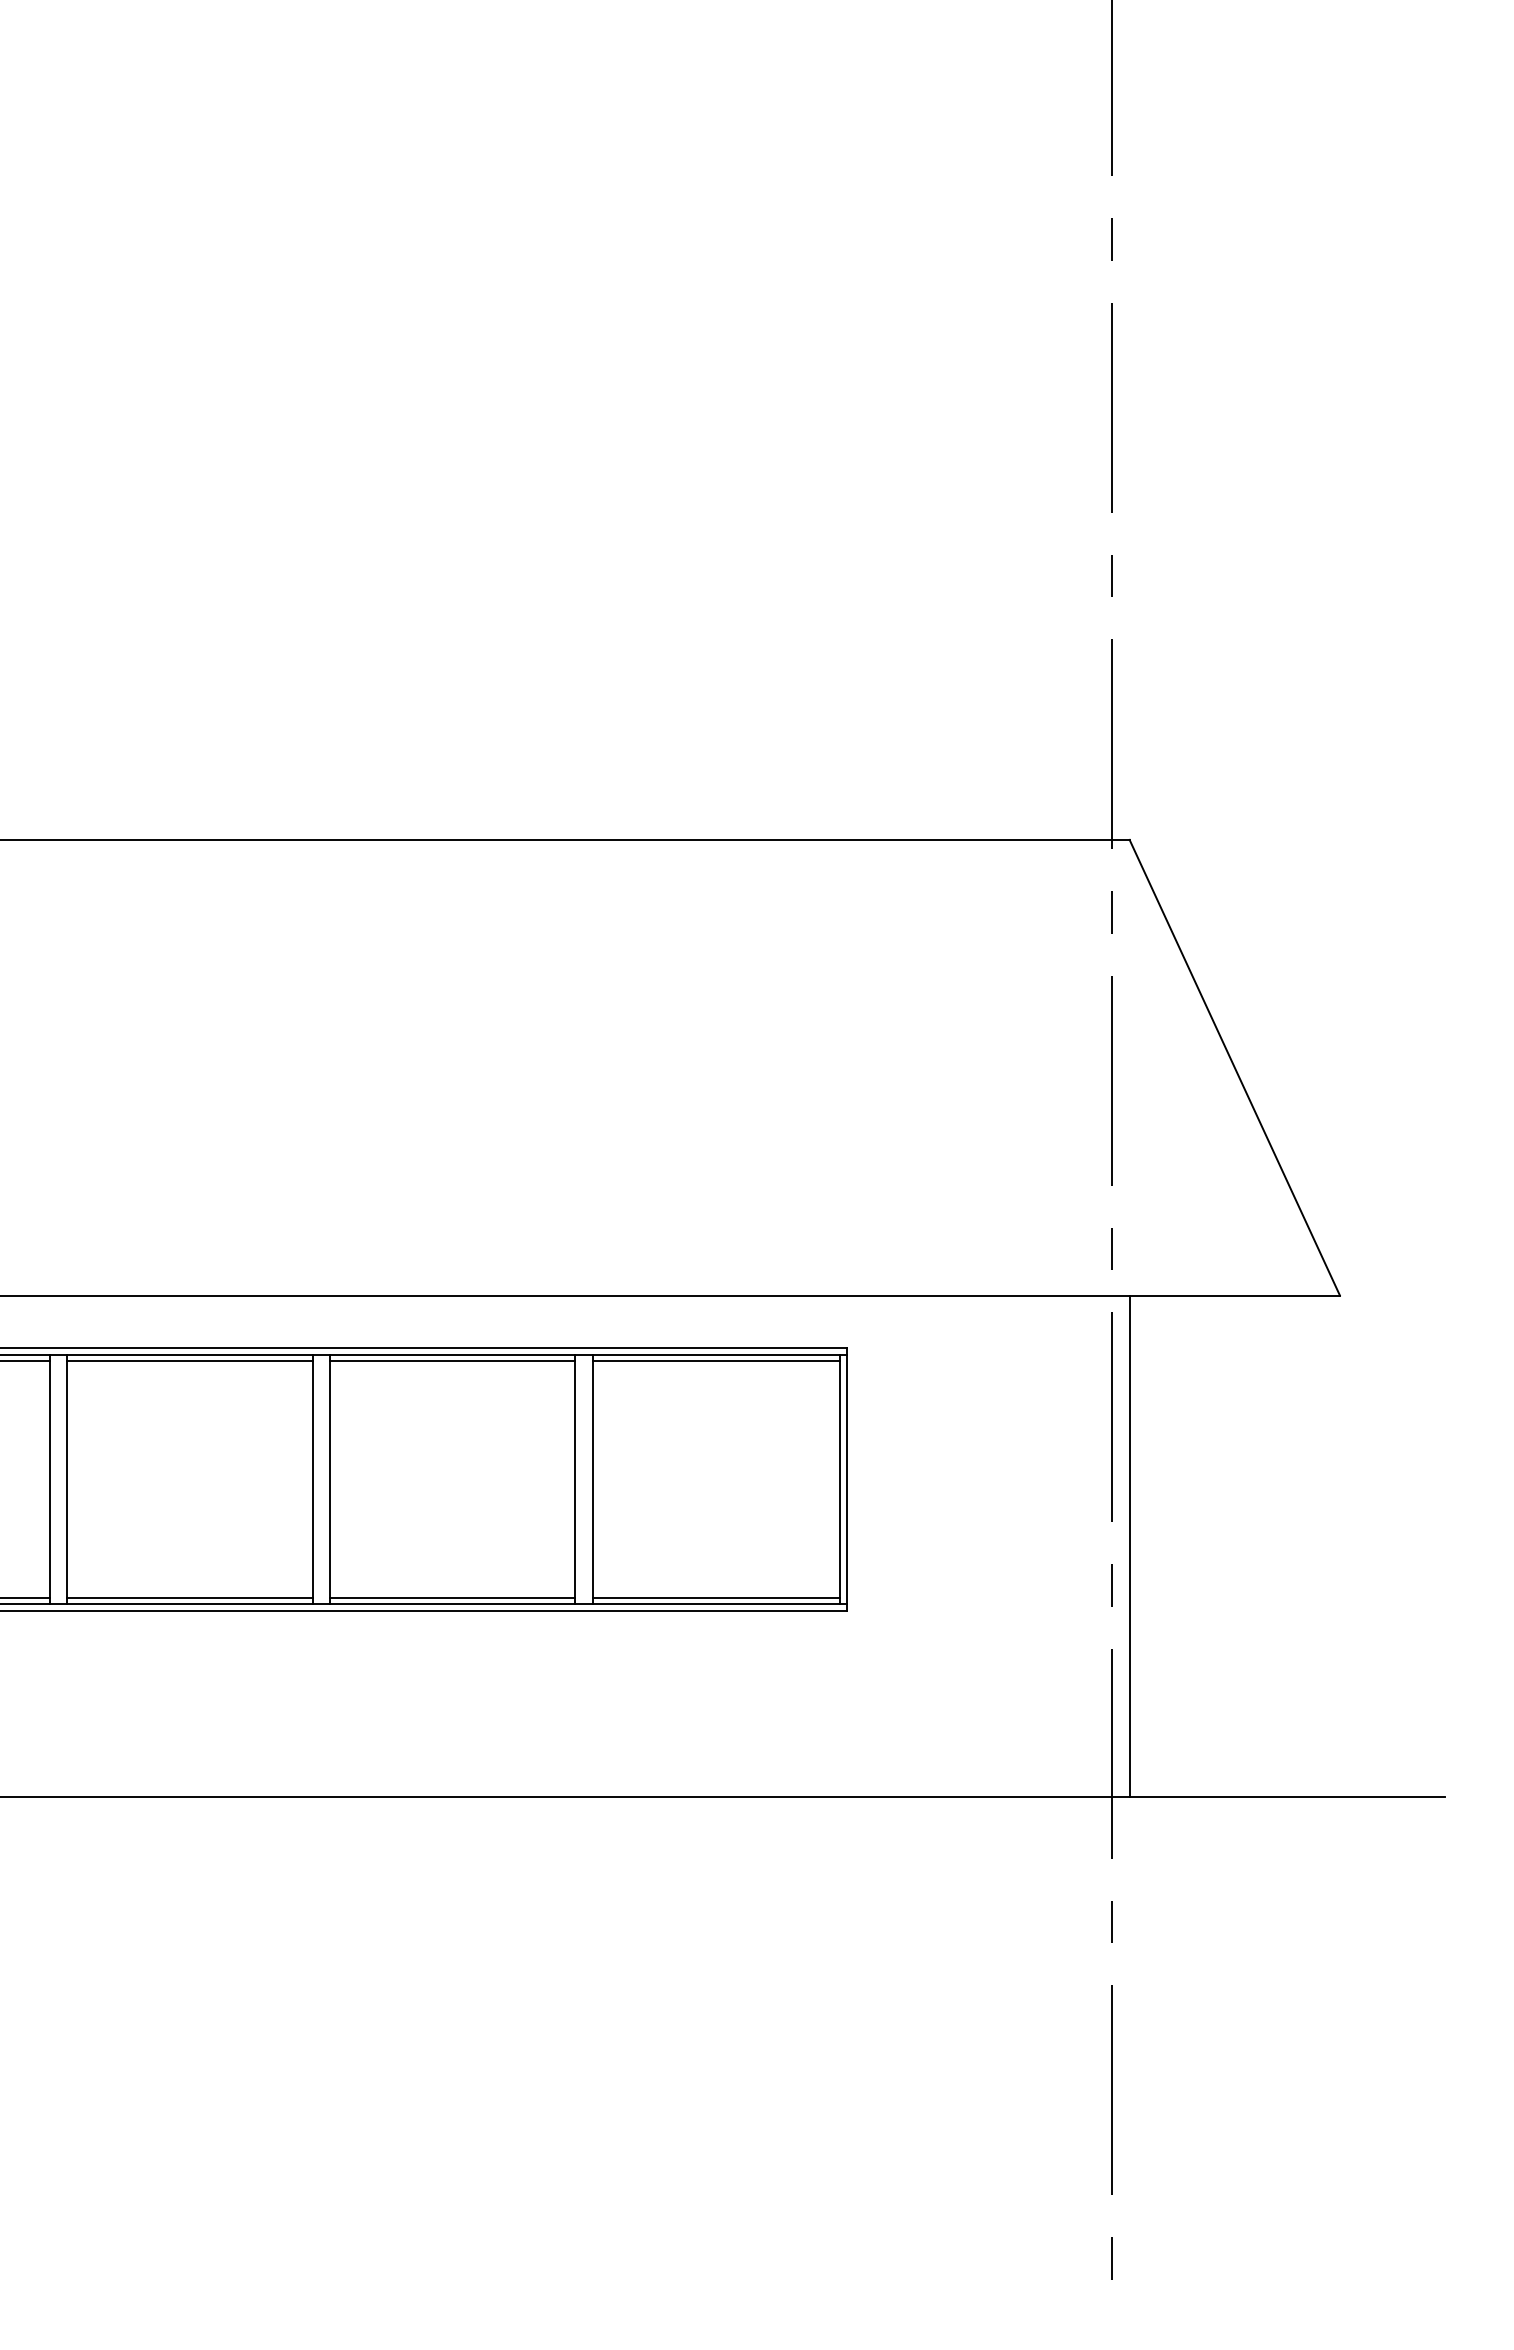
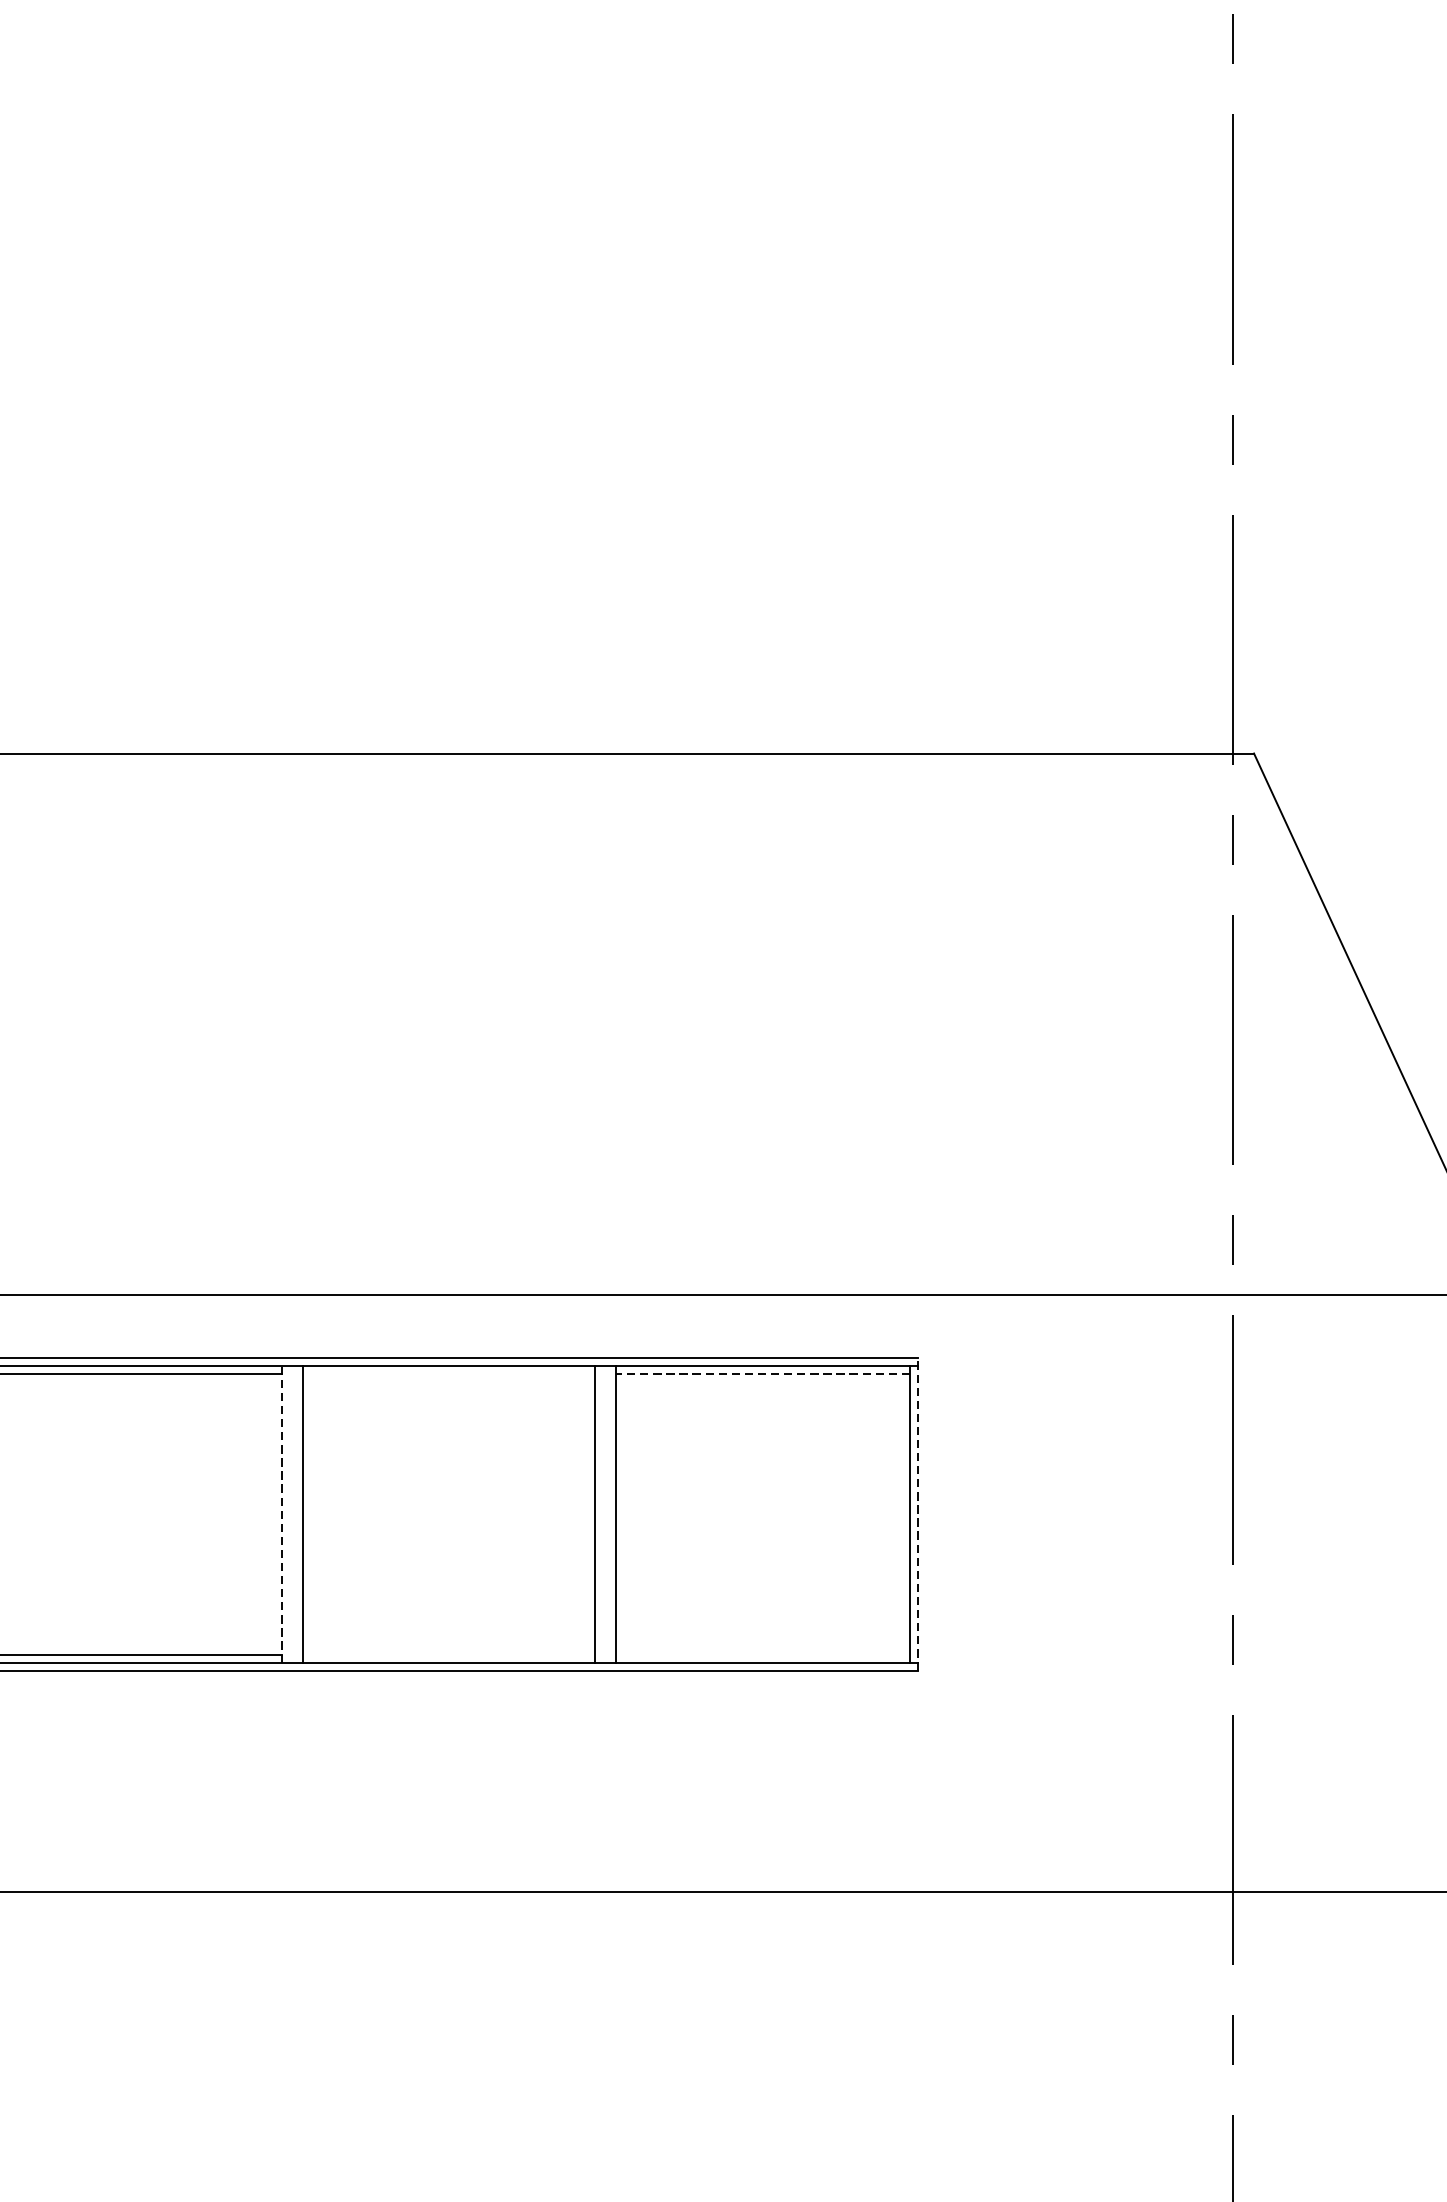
line: (452, 1361) -> (448, 1373), removed
line: (716, 1361) -> (762, 1373), solid -> dashed
line: (312, 1479) -> (282, 1514), solid -> dashed
line: (847, 1479) -> (918, 1514), solid -> dashed
line: (1129, 1546) -> (1253, 1593), removed
line: (452, 1597) -> (448, 1654), removed
line: (716, 1597) -> (762, 1654), removed

